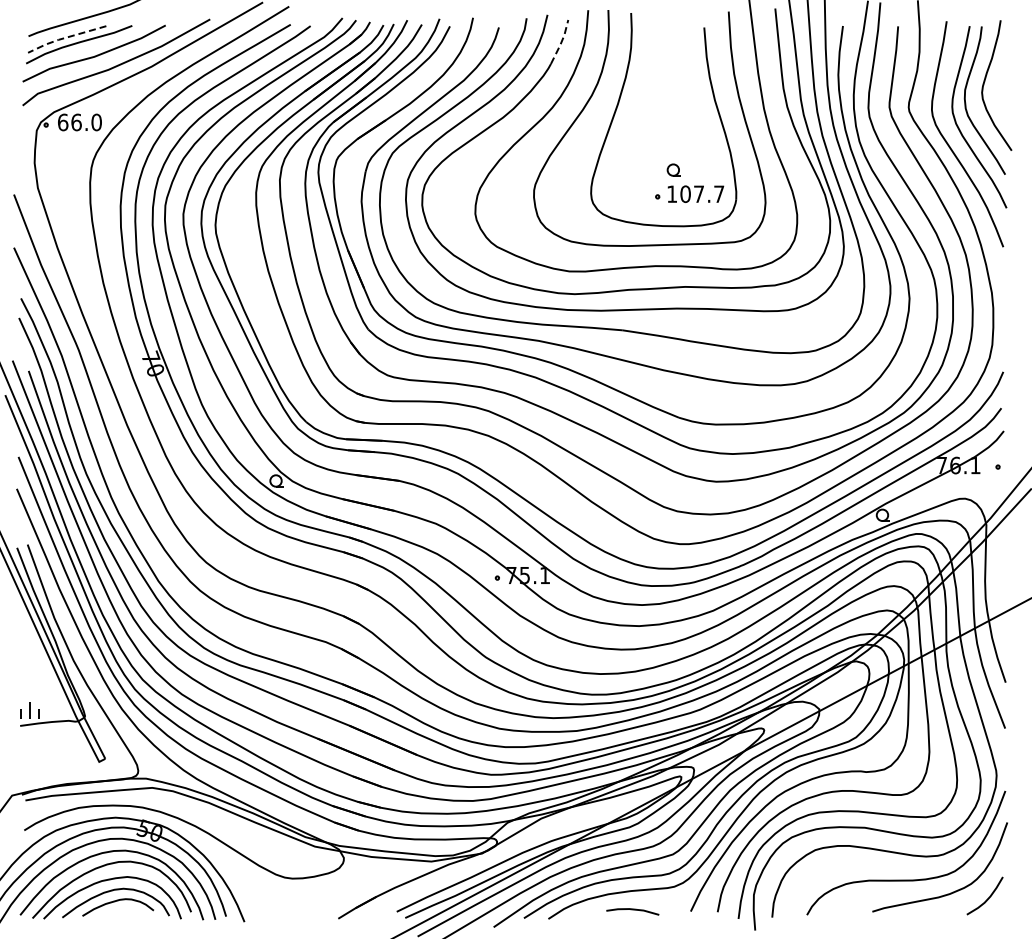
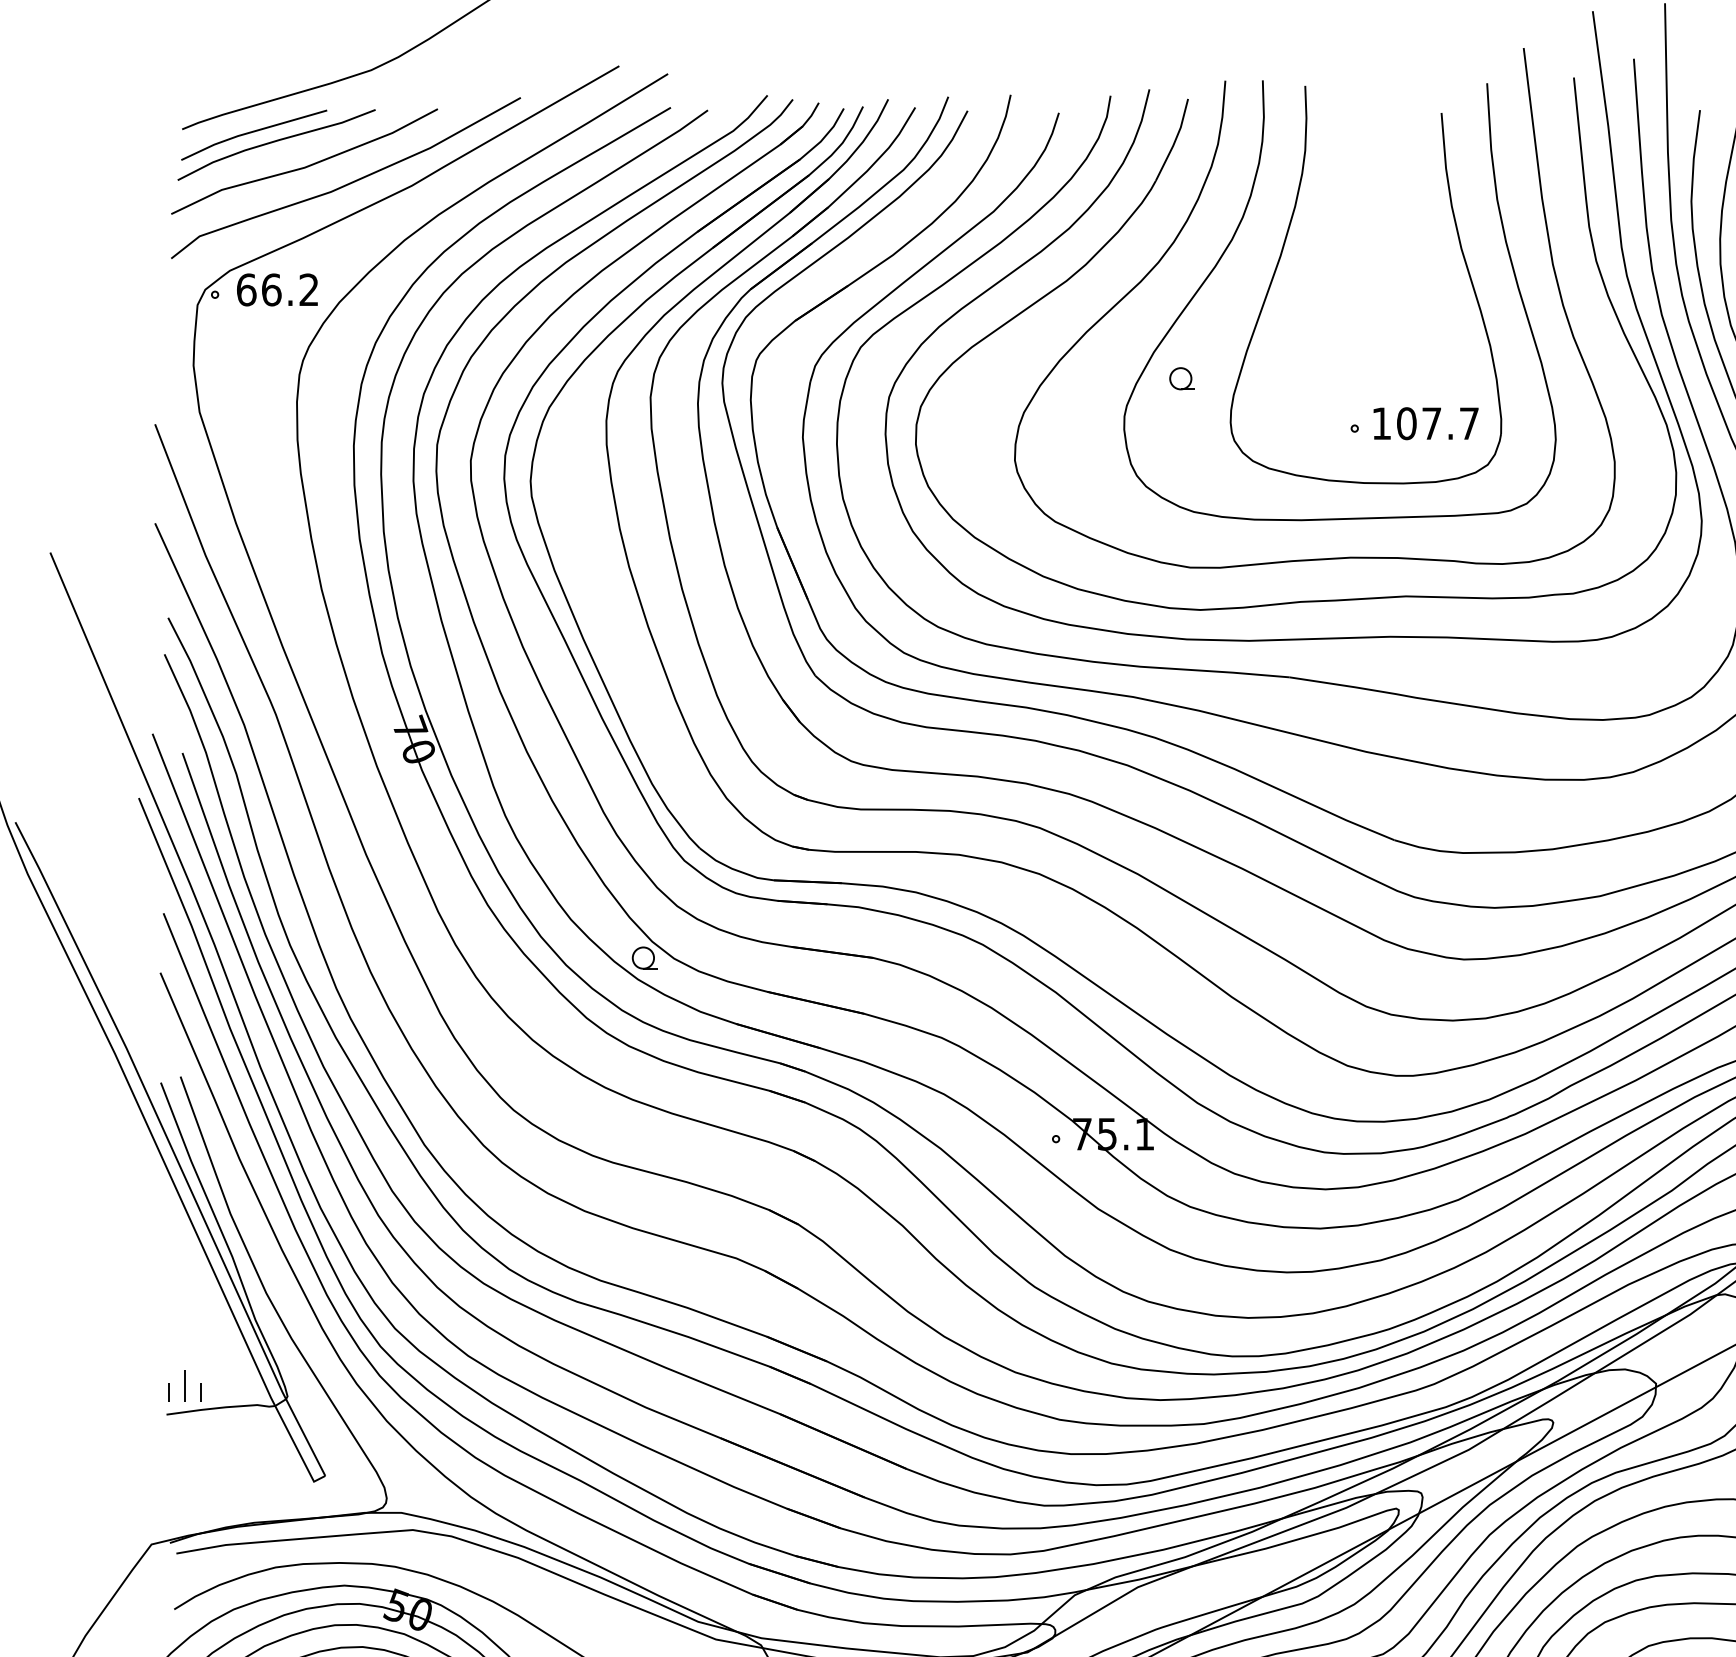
line: (65, 37) -> (251, 131), dashed -> solid
line: (561, 42) -> (1175, 140), dashed -> solid
text: (96, 122) -> (308, 289), 66.0 -> 66.2
part: (673, 169) -> (1181, 377), moved

